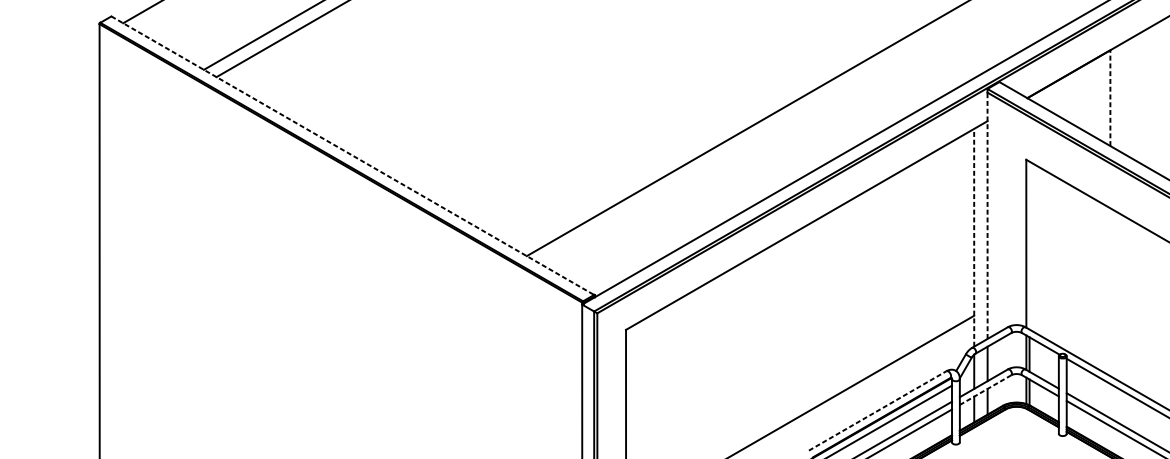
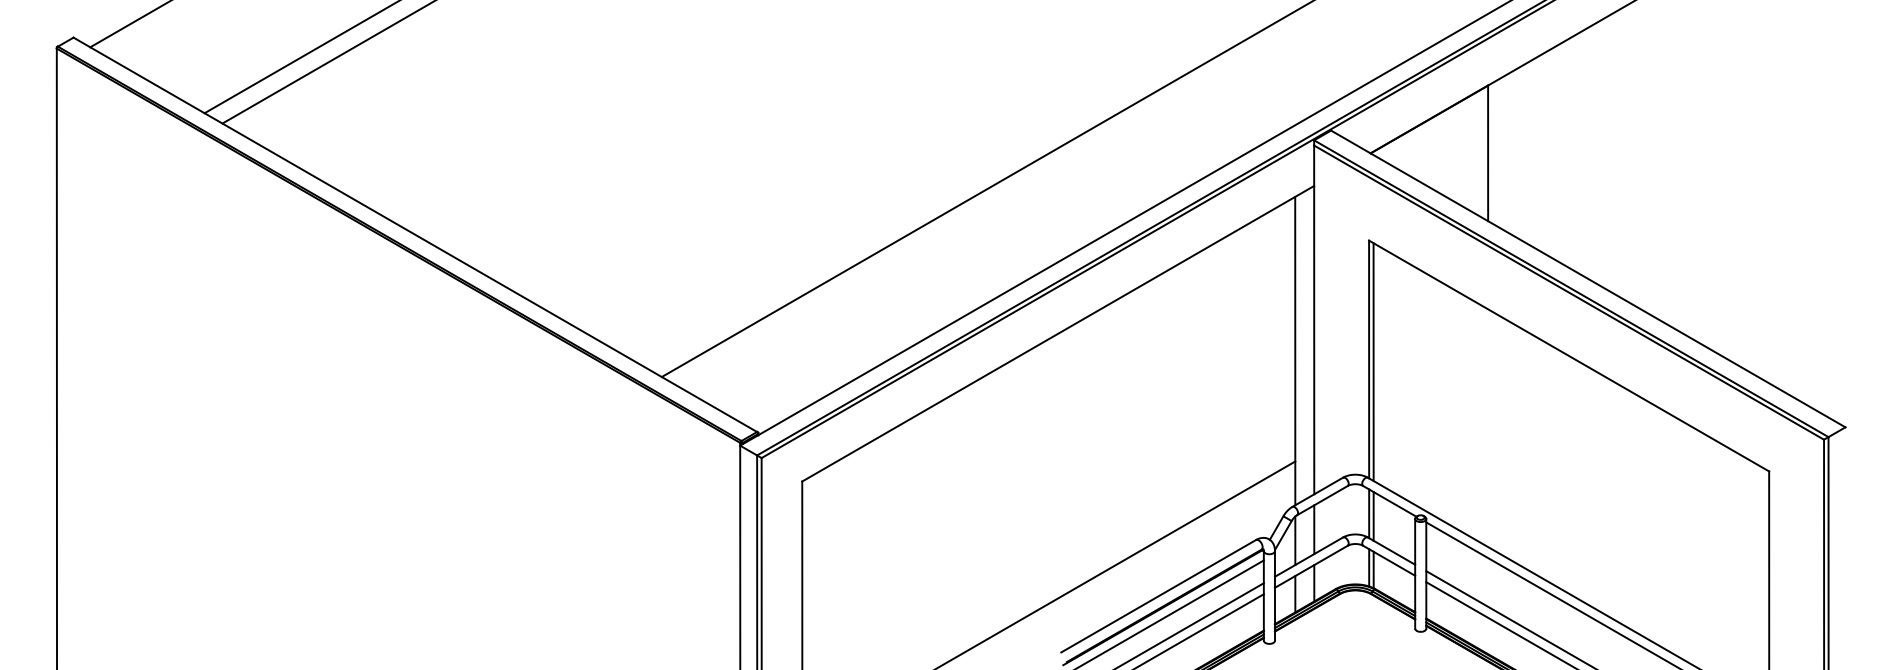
line: (1110, 98) -> (1488, 153), dashed -> solid
line: (352, 155) -> (415, 234), dashed -> solid
line: (987, 215) -> (1314, 319), dashed -> solid
line: (974, 237) -> (1295, 350), dashed -> solid
line: (1029, 245) -> (1373, 362), added
line: (984, 390) -> (1310, 567), dashed -> solid
line: (878, 411) -> (1159, 596), dashed -> solid

